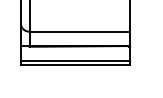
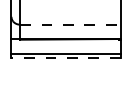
line: (80, 31) -> (70, 24), solid -> dashed
line: (75, 65) -> (65, 58), solid -> dashed

